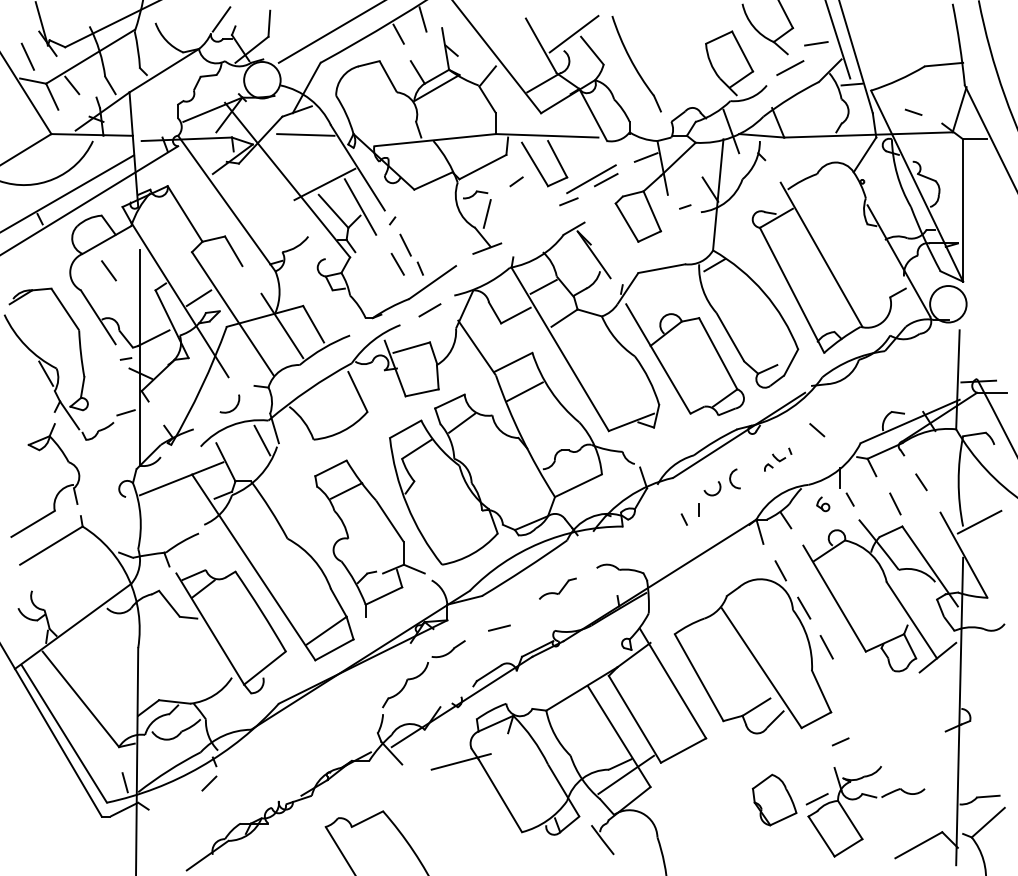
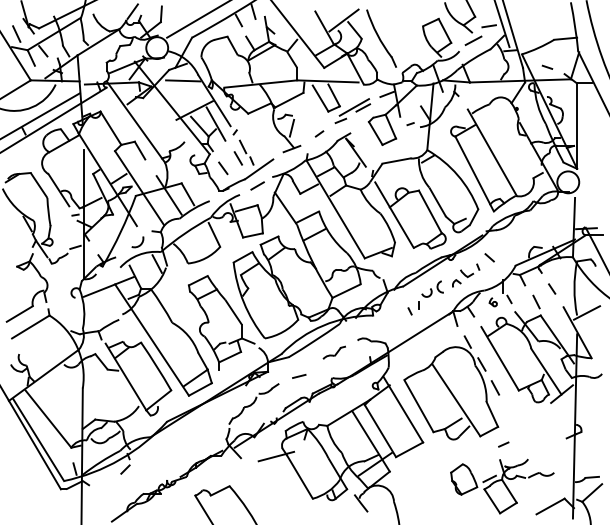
line: (516, 181) -> (319, 133), moved
line: (109, 271) -> (223, 168), moved
part: (778, 459) -> (466, 275), size x1.67

